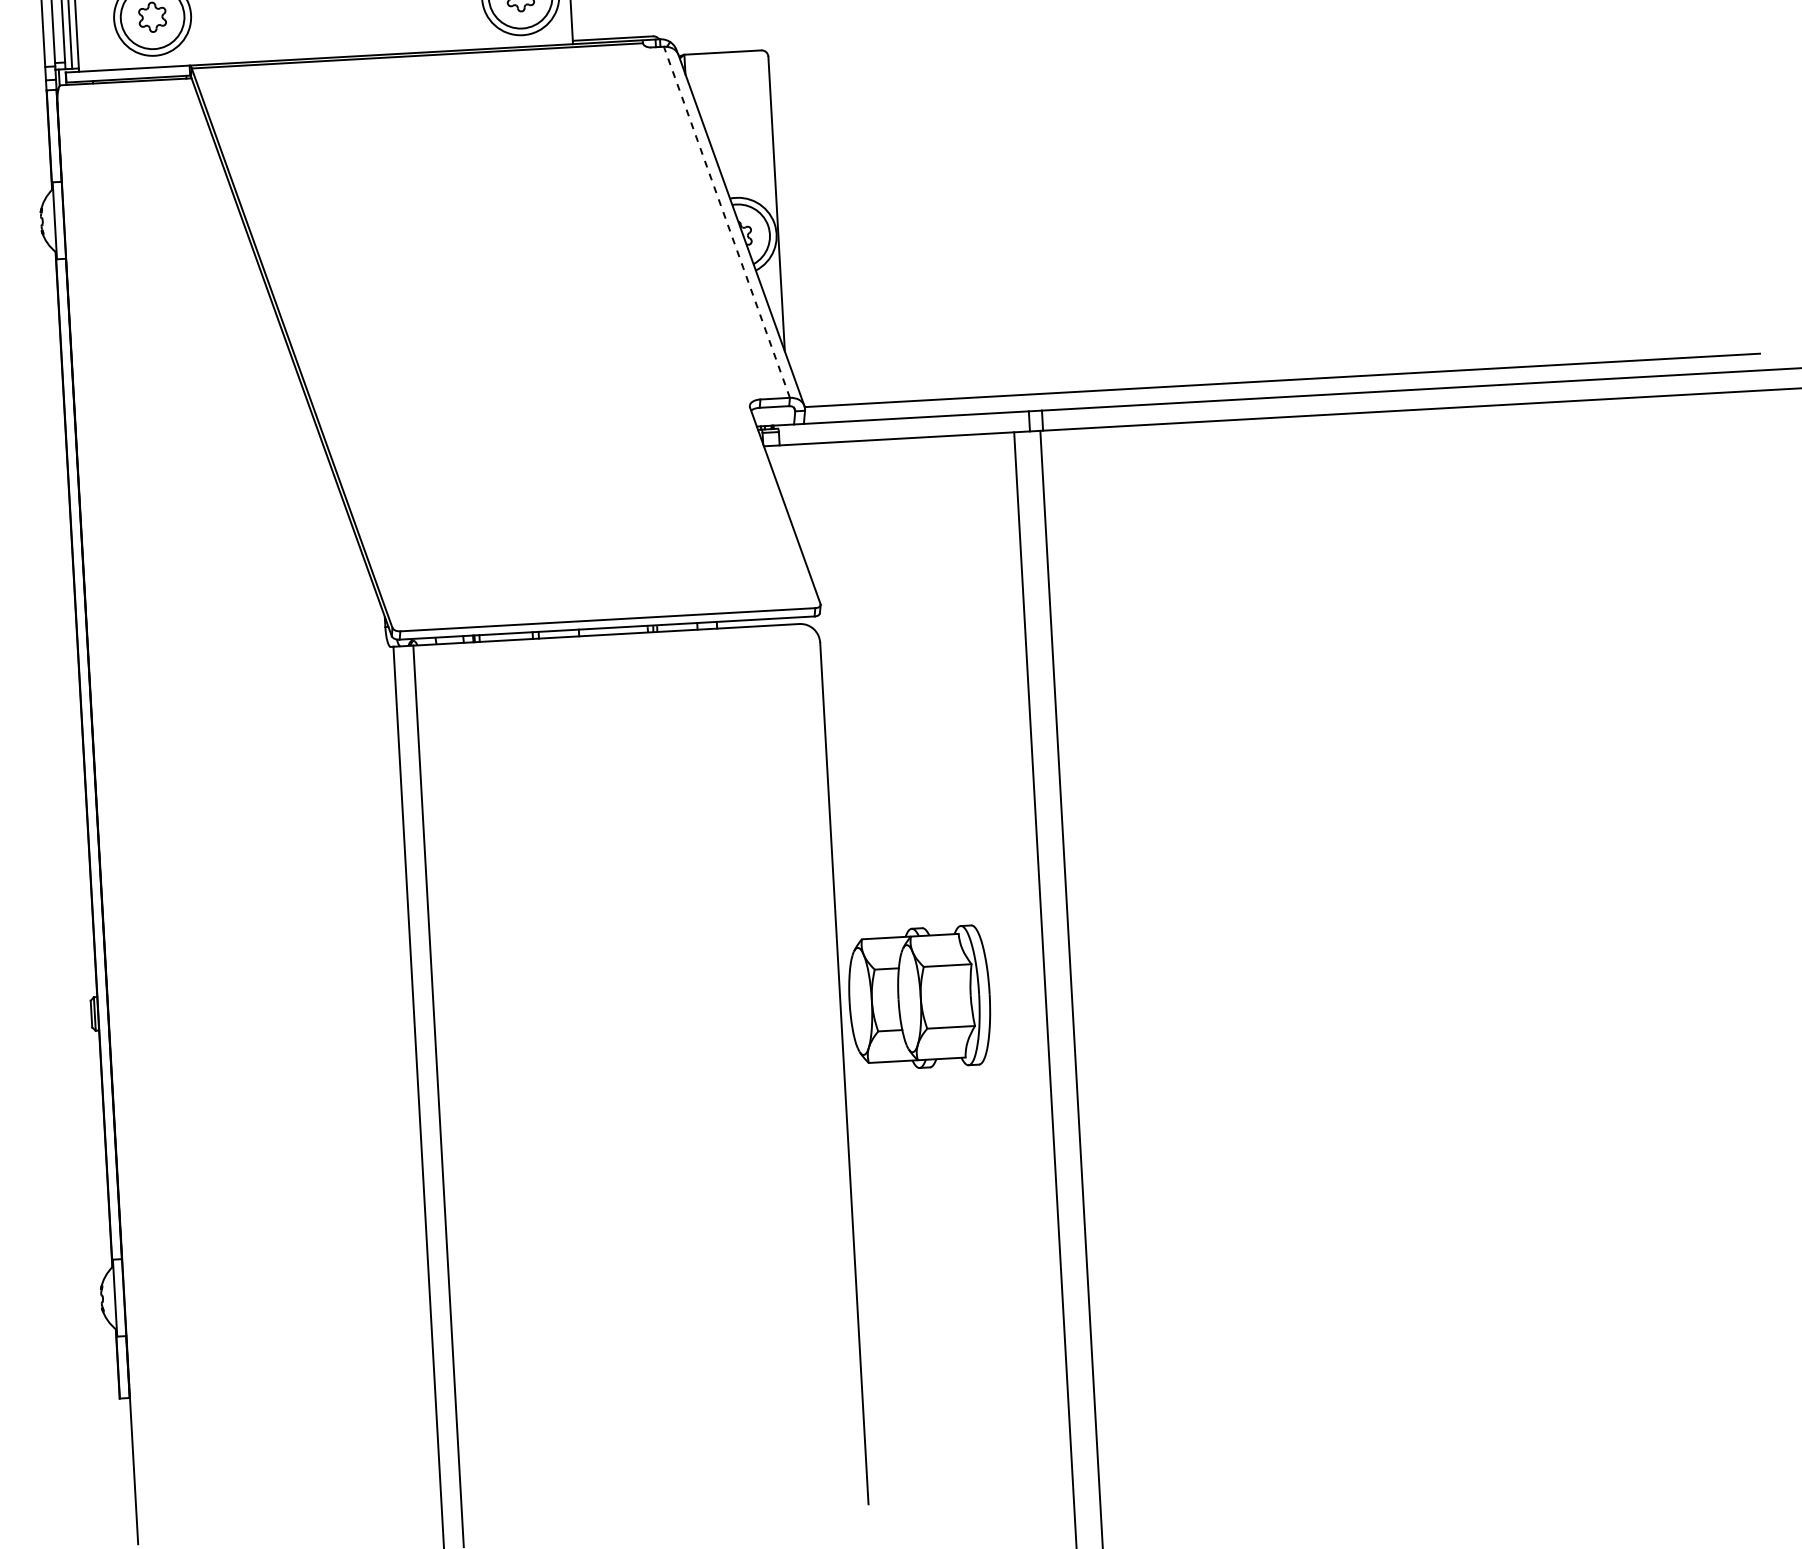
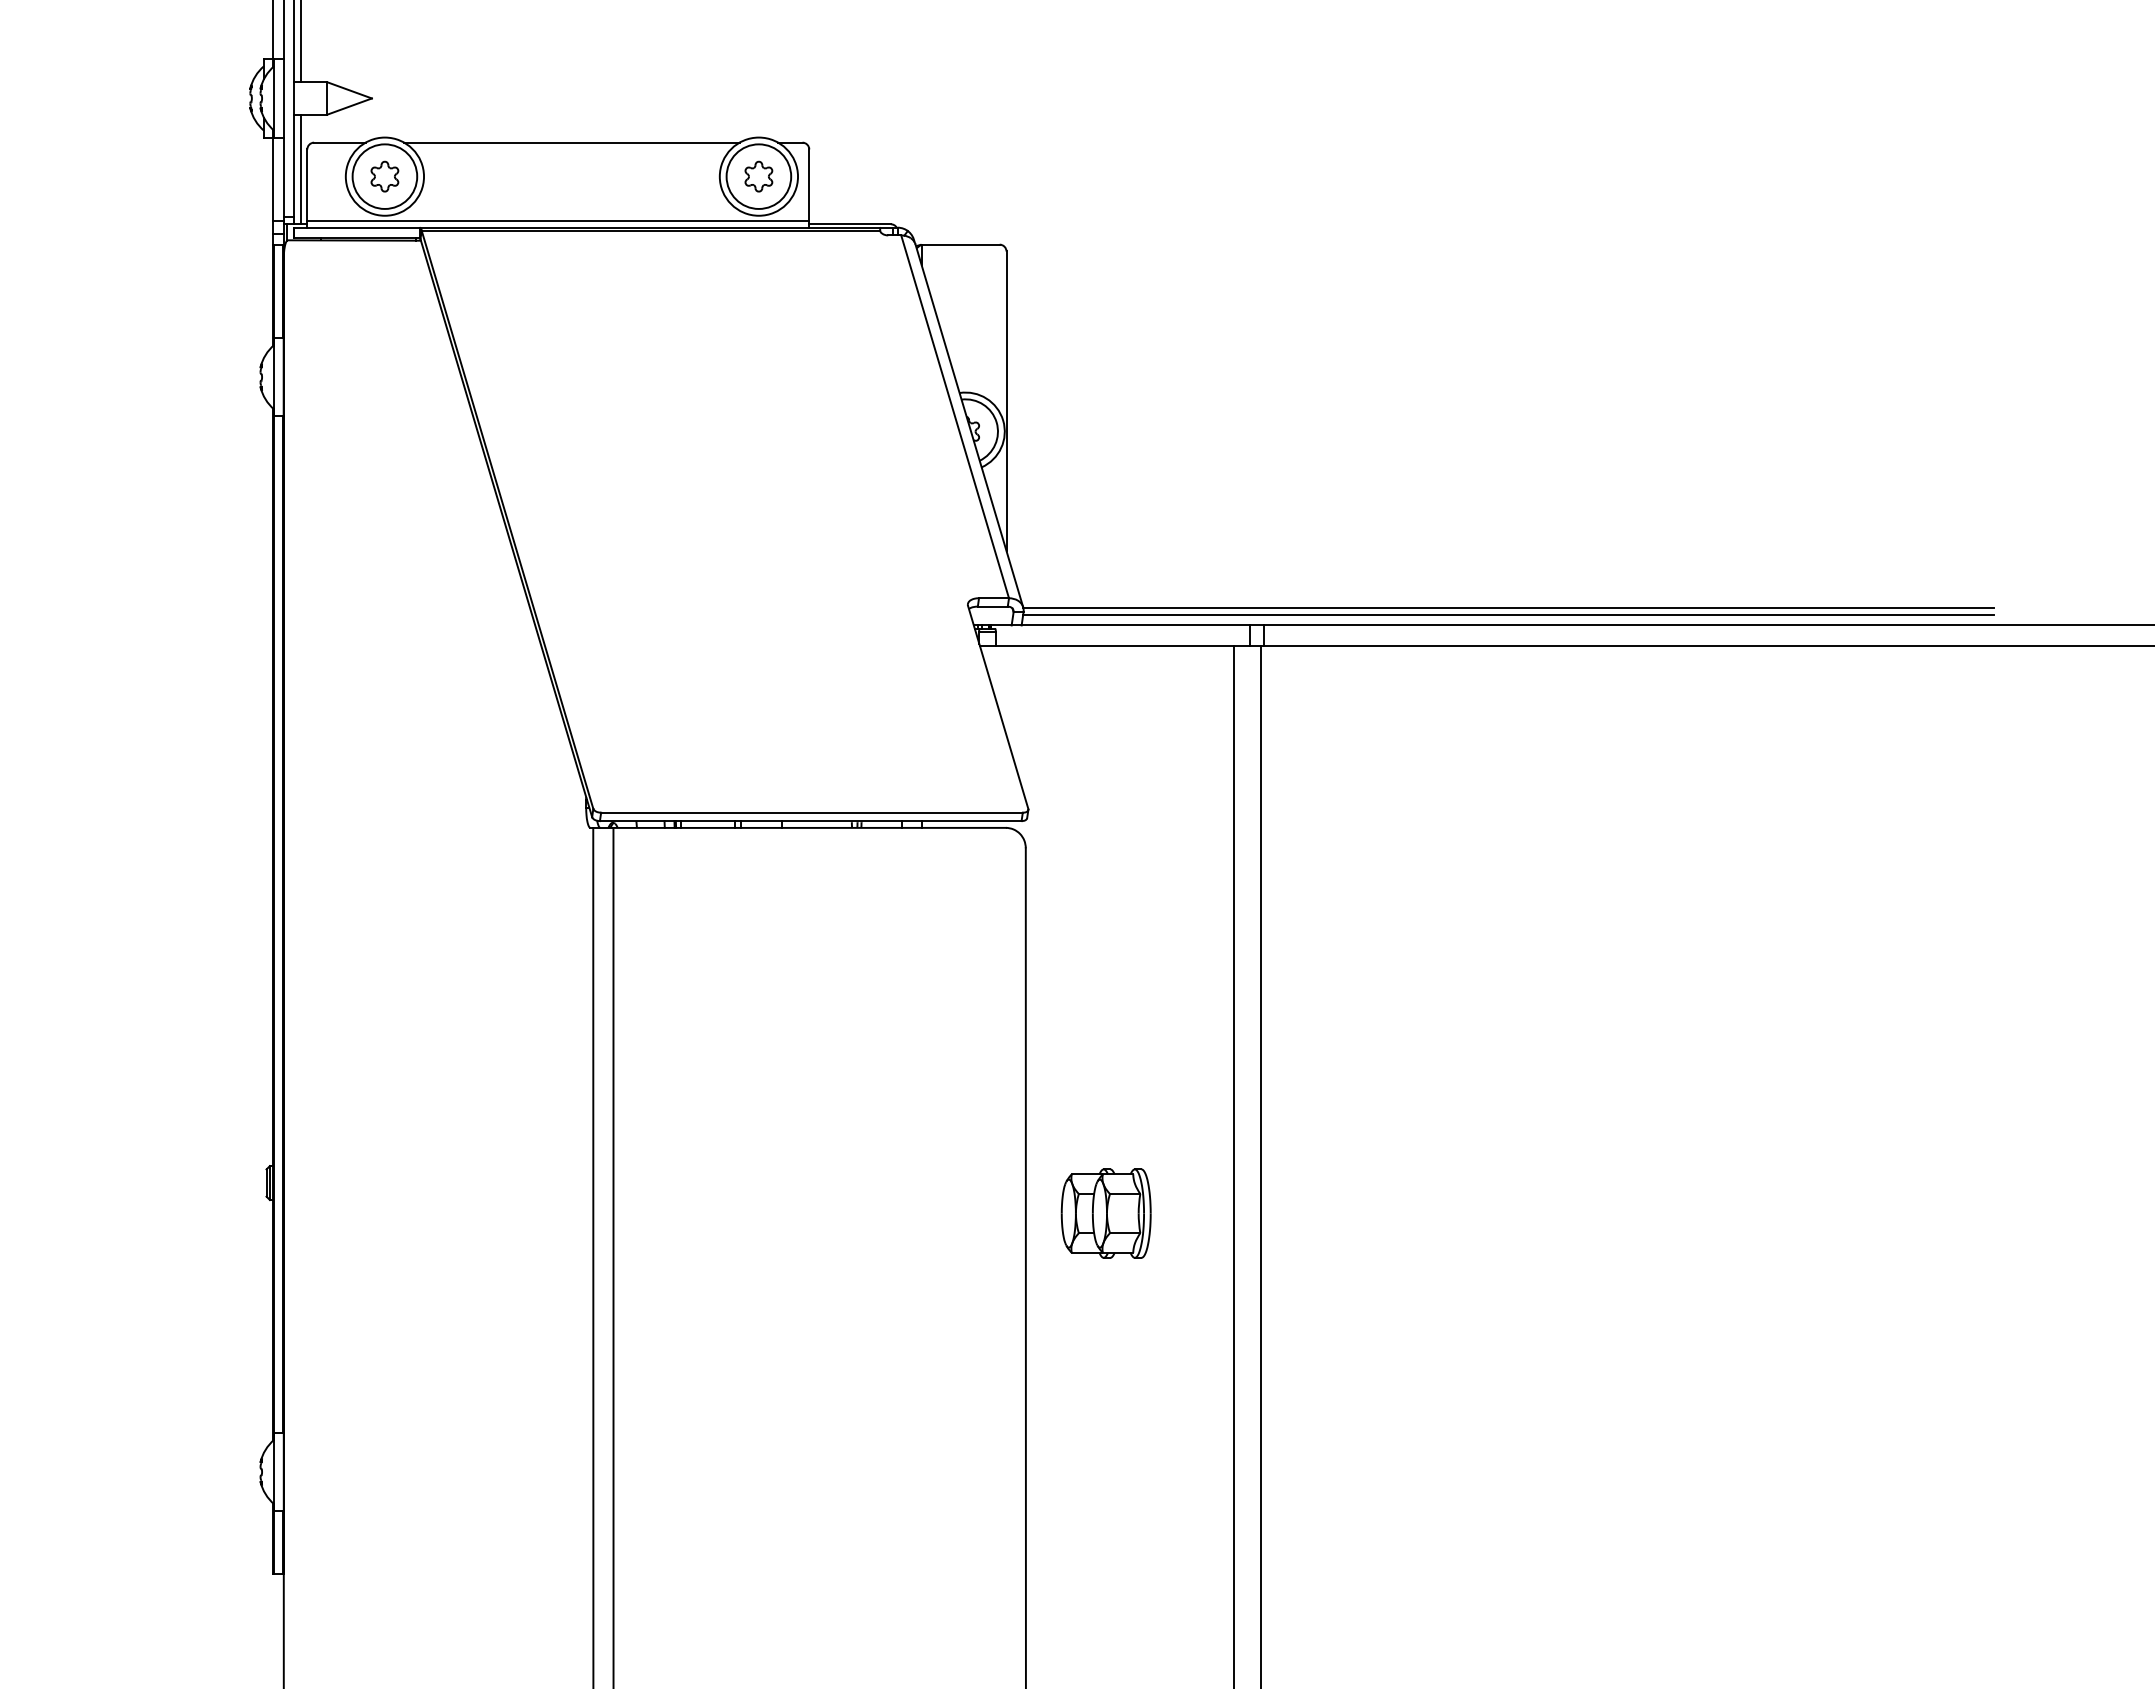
line: (325, 50) -> (558, 220), added
line: (726, 222) -> (954, 416), dashed -> solid
line: (1282, 387) -> (1508, 615), added
part: (918, 997) -> (1105, 1213), size x0.62

